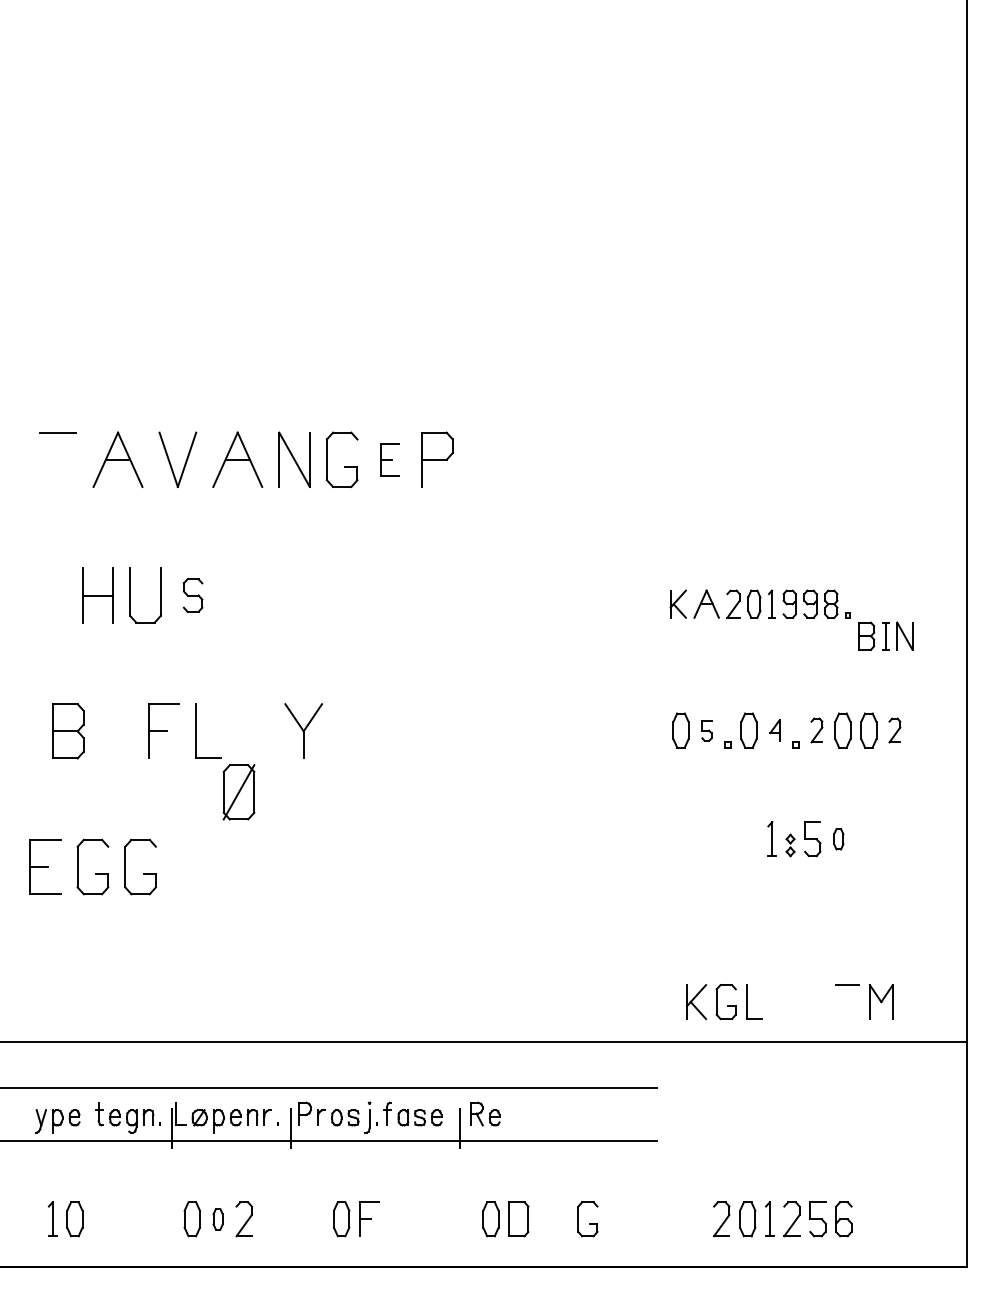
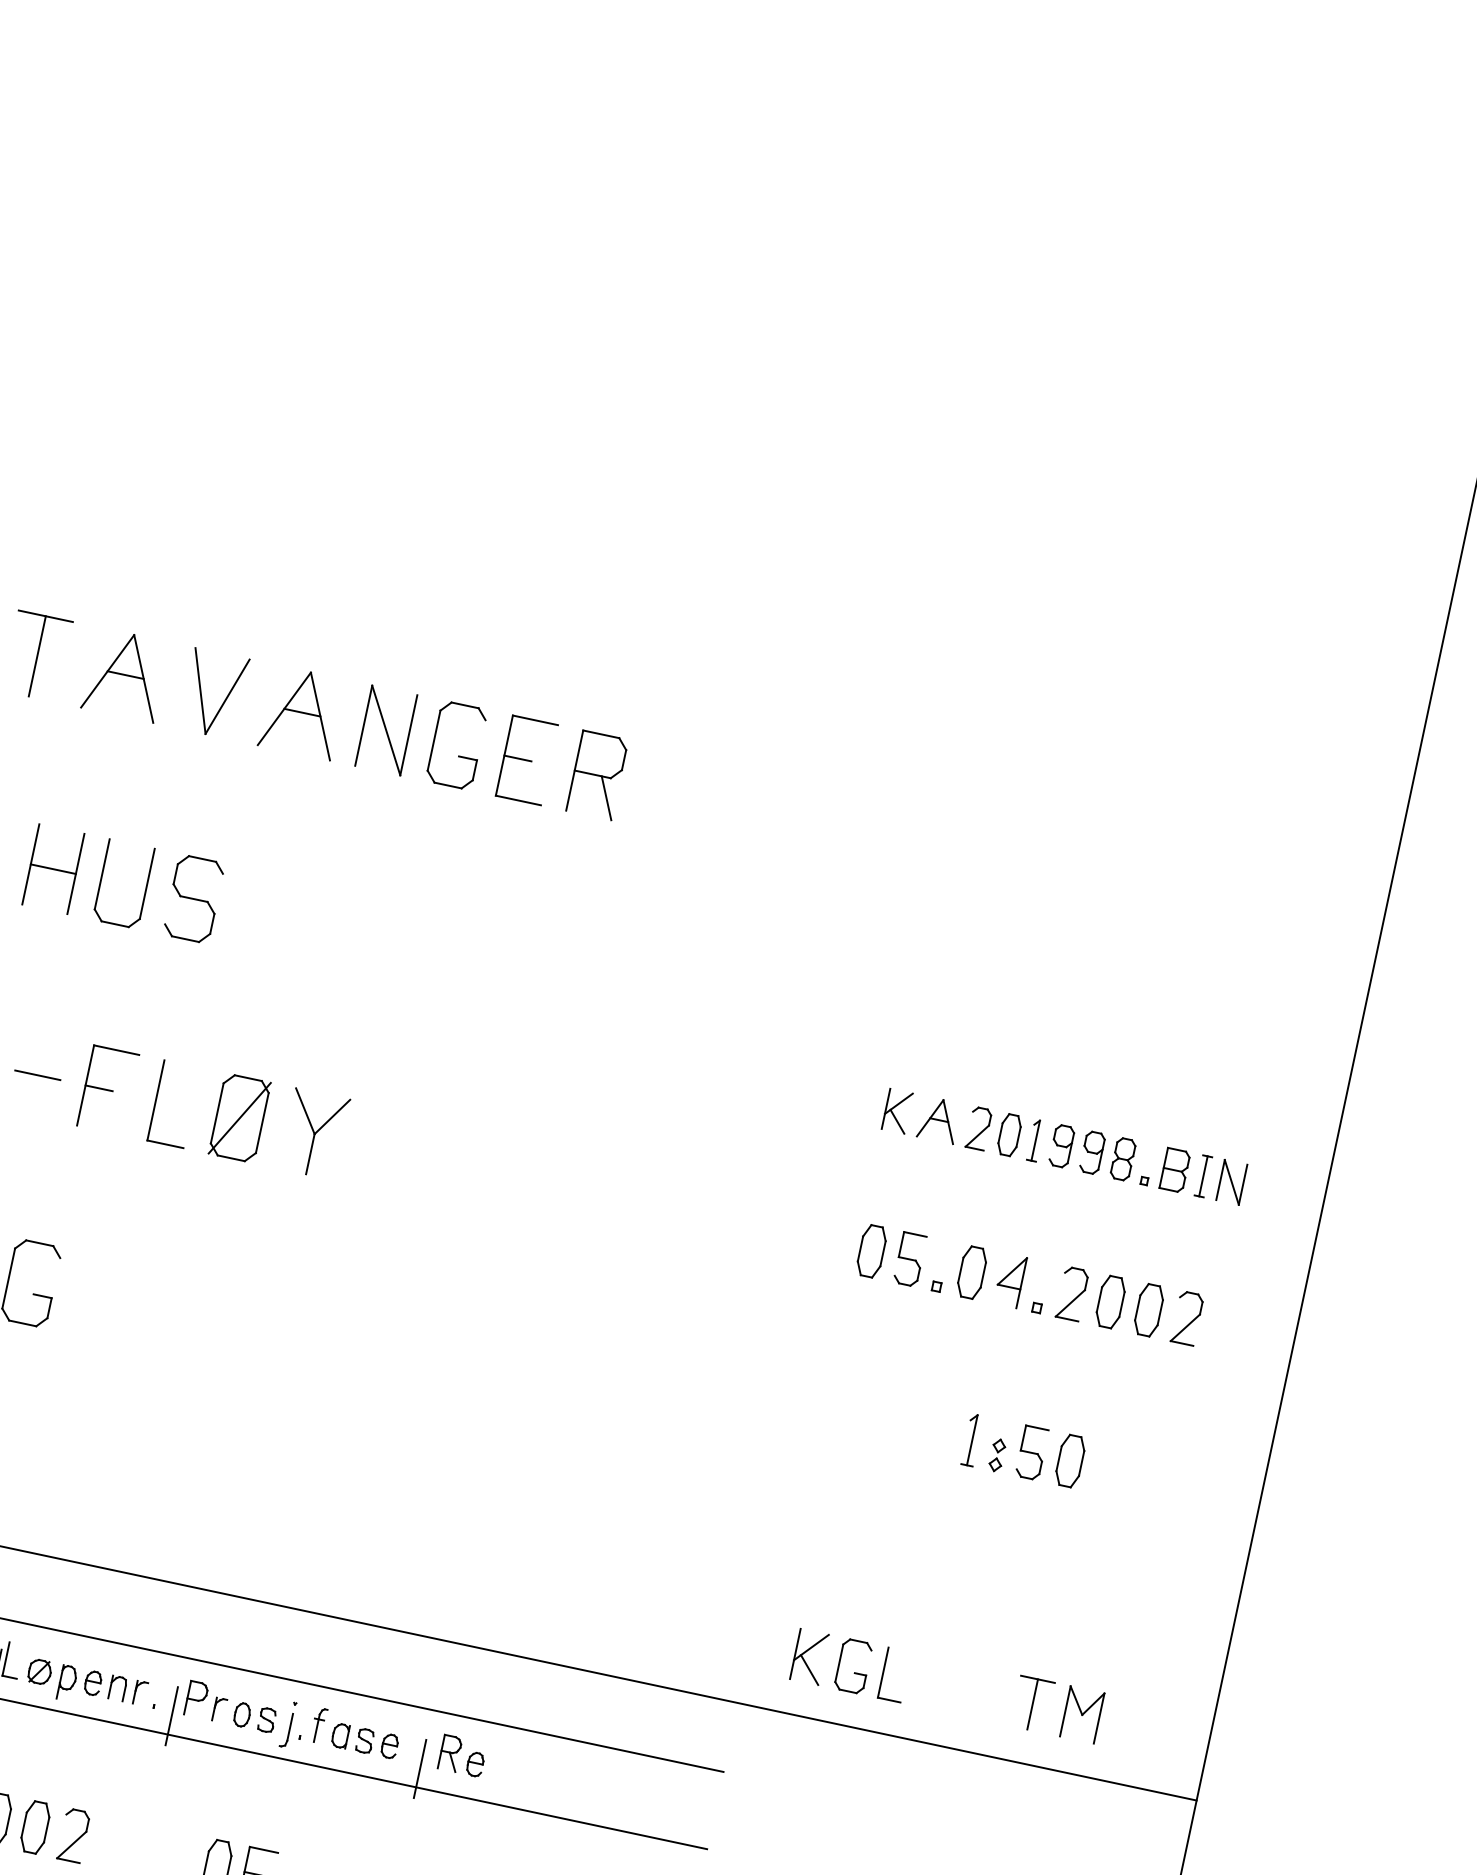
line: (58, 459) -> (37, 655), added
part: (389, 459) -> (526, 759), size x1.67
line: (446, 472) -> (606, 796), added
part: (192, 595) -> (193, 898), size x1.67
part: (759, 603) -> (1017, 1135), moved
part: (706, 730) -> (909, 1259), size x1.67
part: (774, 730) -> (1009, 1280), size x1.67
part: (816, 730) -> (1071, 1293), size x1.43
part: (894, 730) -> (1186, 1318), size x1.43
line: (115, 731) -> (36, 1075), added
part: (238, 792) -> (238, 1118), moved
part: (838, 839) -> (1070, 1461), size x1.67
line: (847, 1002) -> (1032, 1705), added
part: (217, 1219) -> (34, 1827), size x1.67

